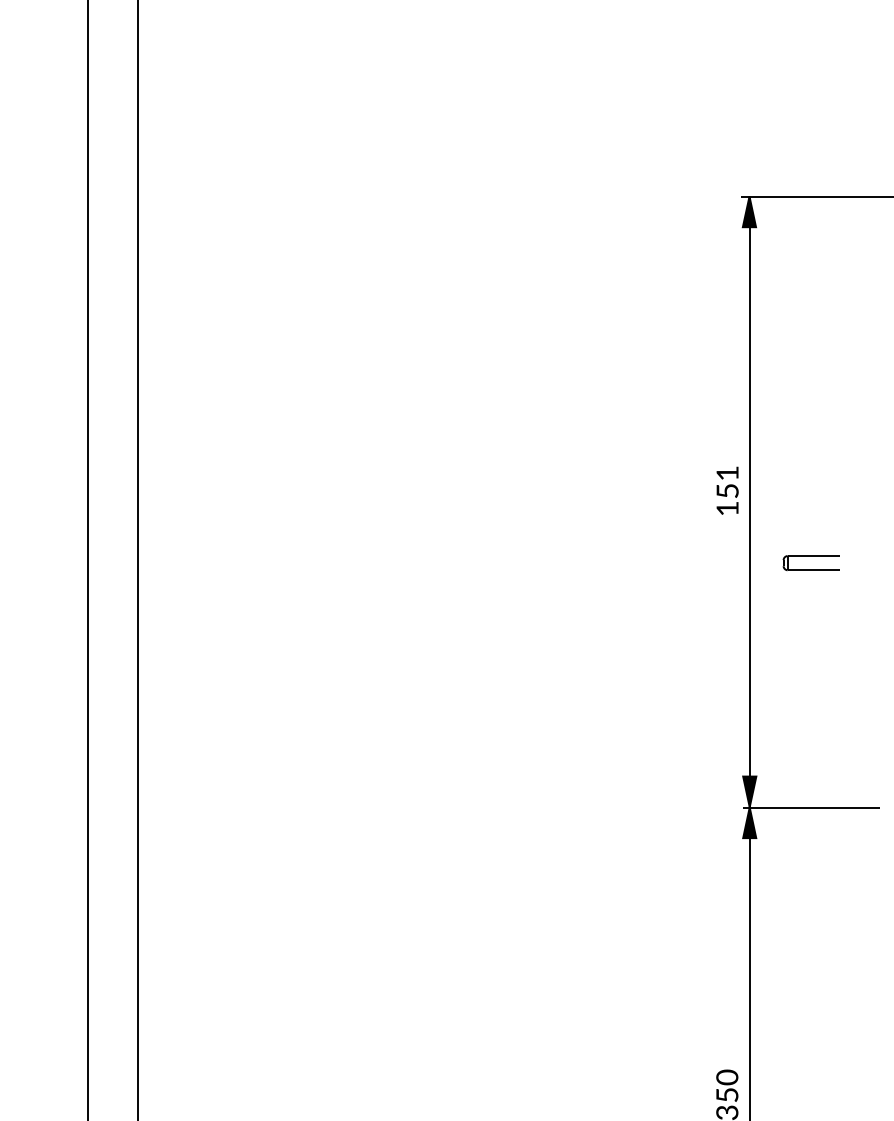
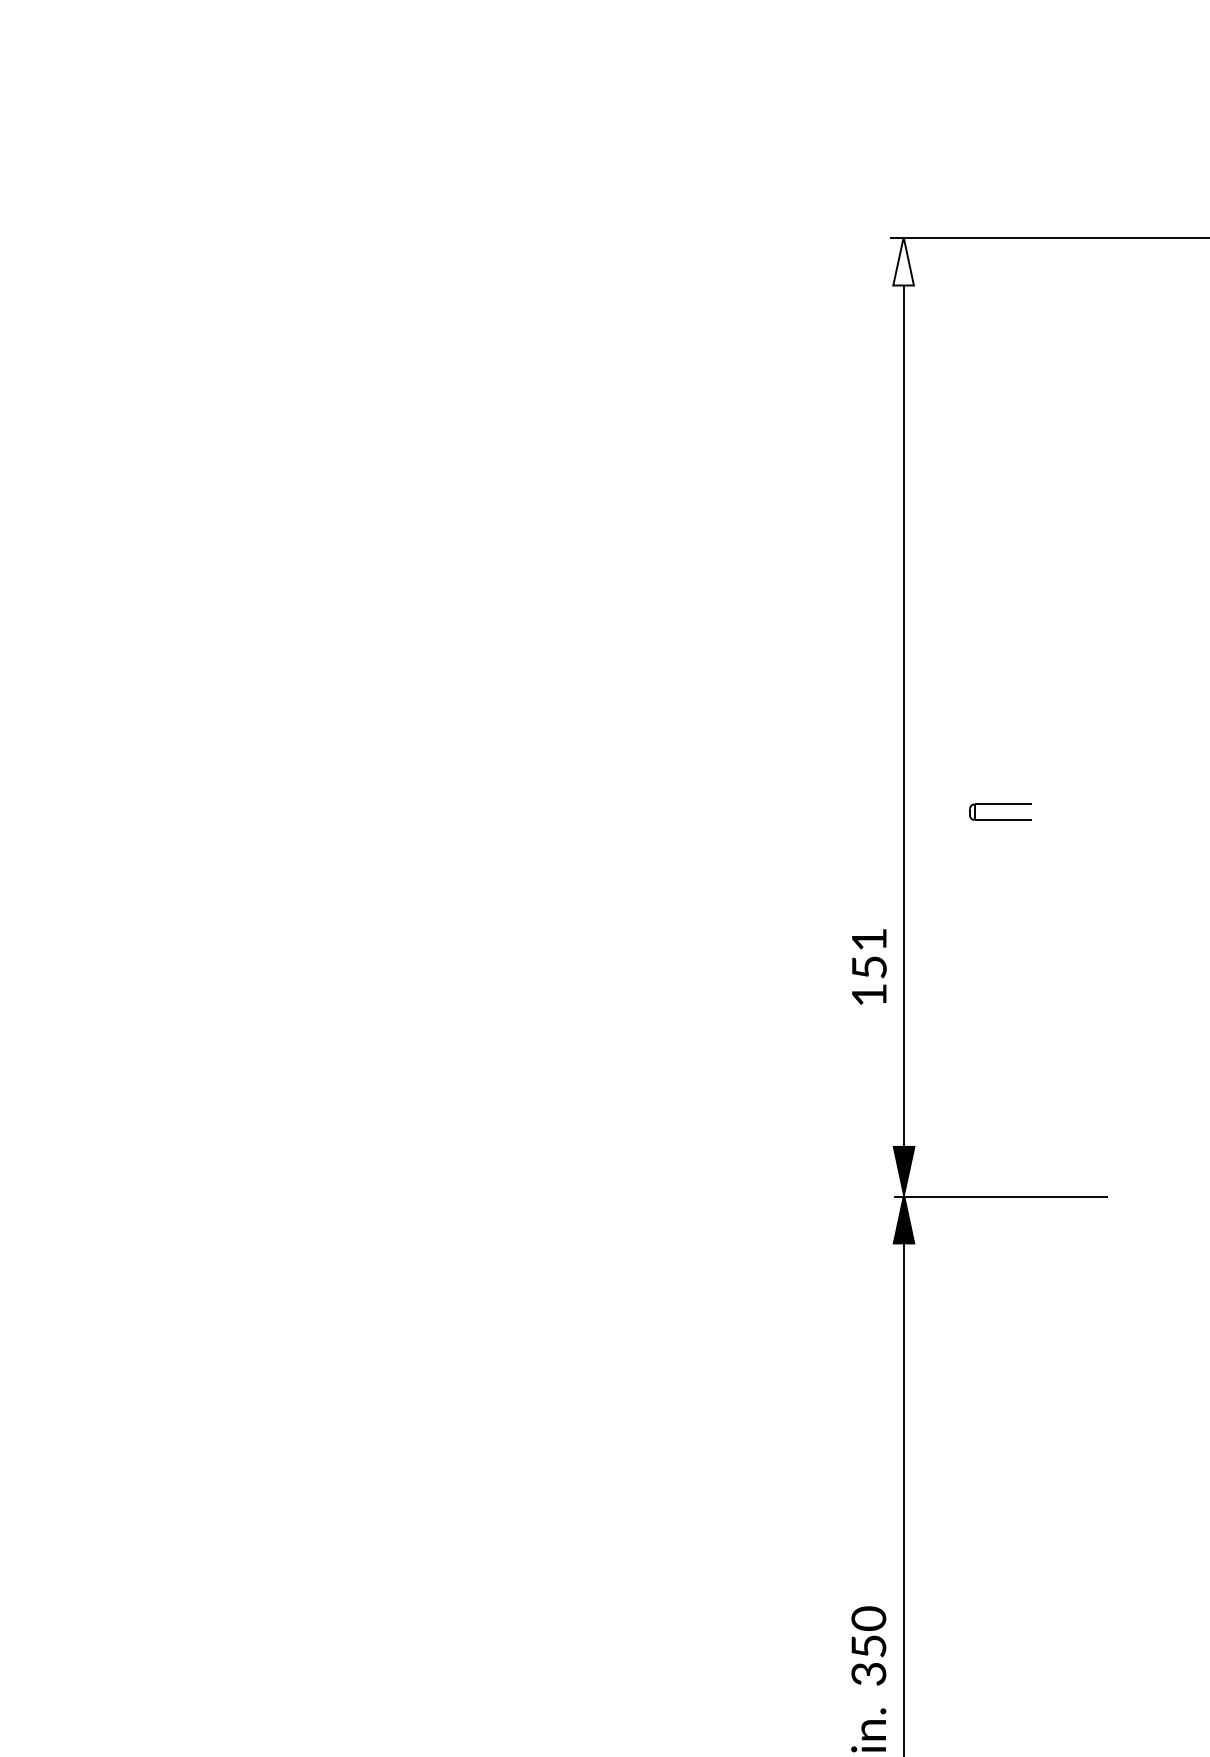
fill: (749, 211) -> (903, 260), removed
text: (727, 490) -> (869, 966), moved
part: (810, 562) -> (999, 811), size x0.7

